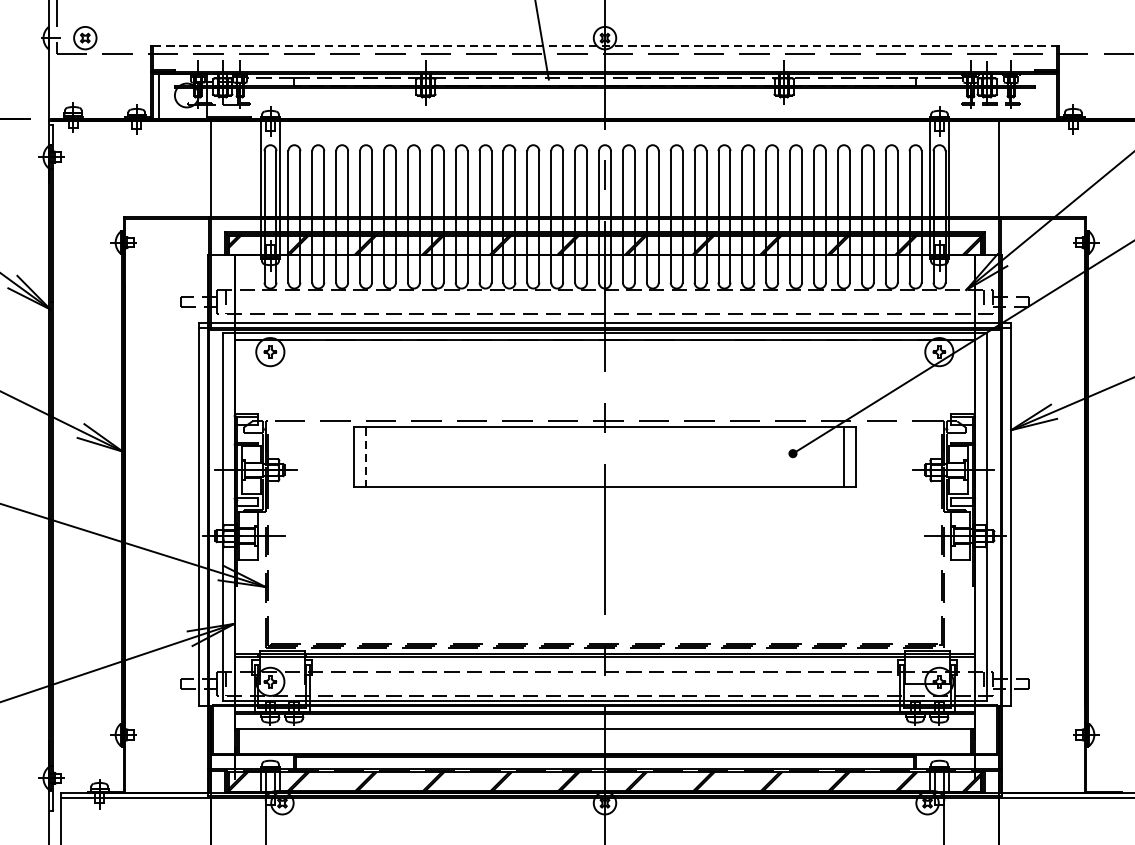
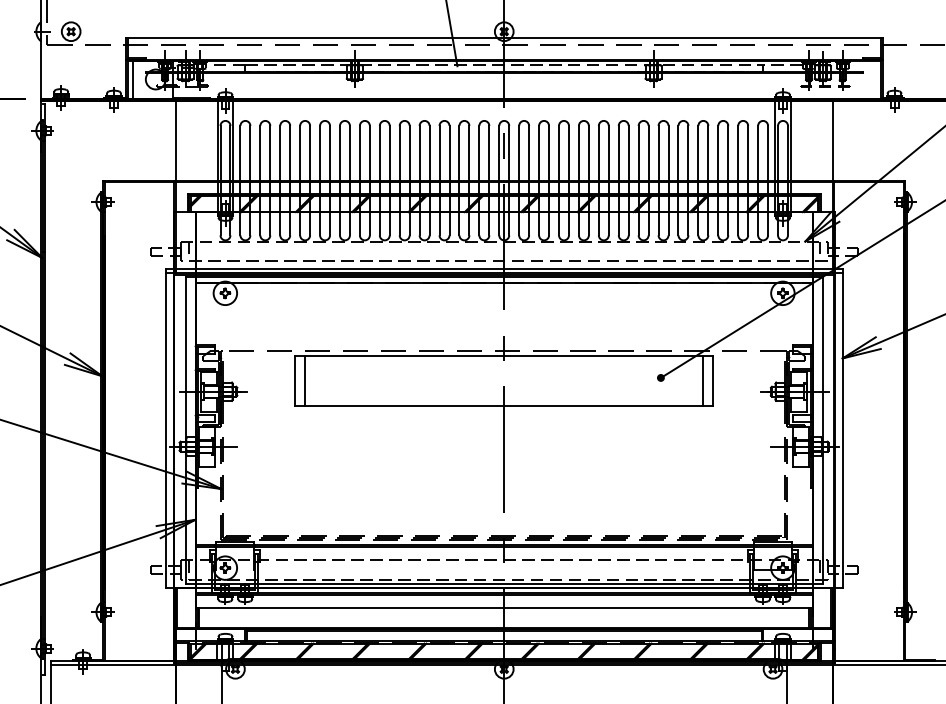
line: (605, 46) -> (504, 38), dashed -> solid
line: (366, 456) -> (305, 380), dashed -> solid

